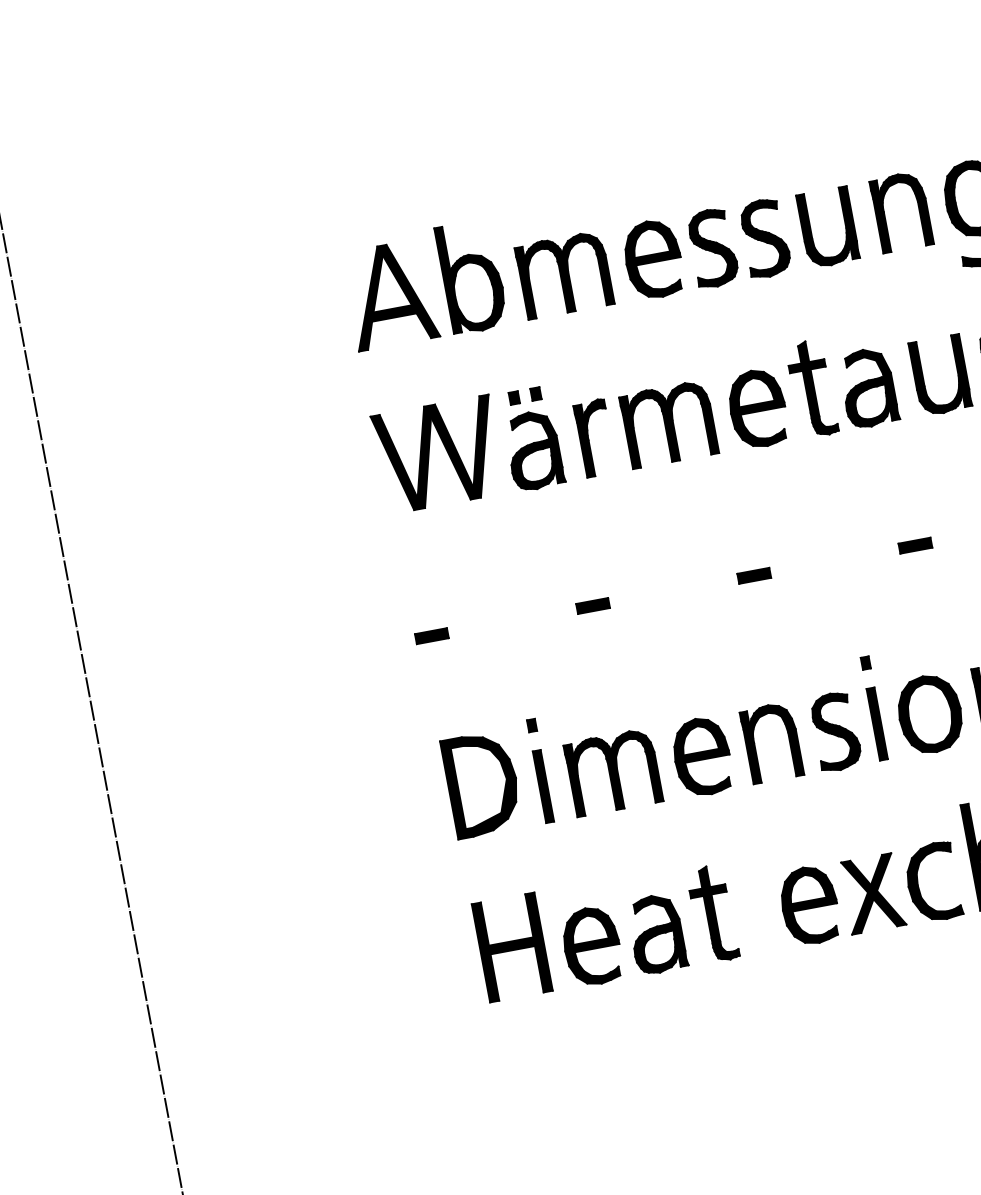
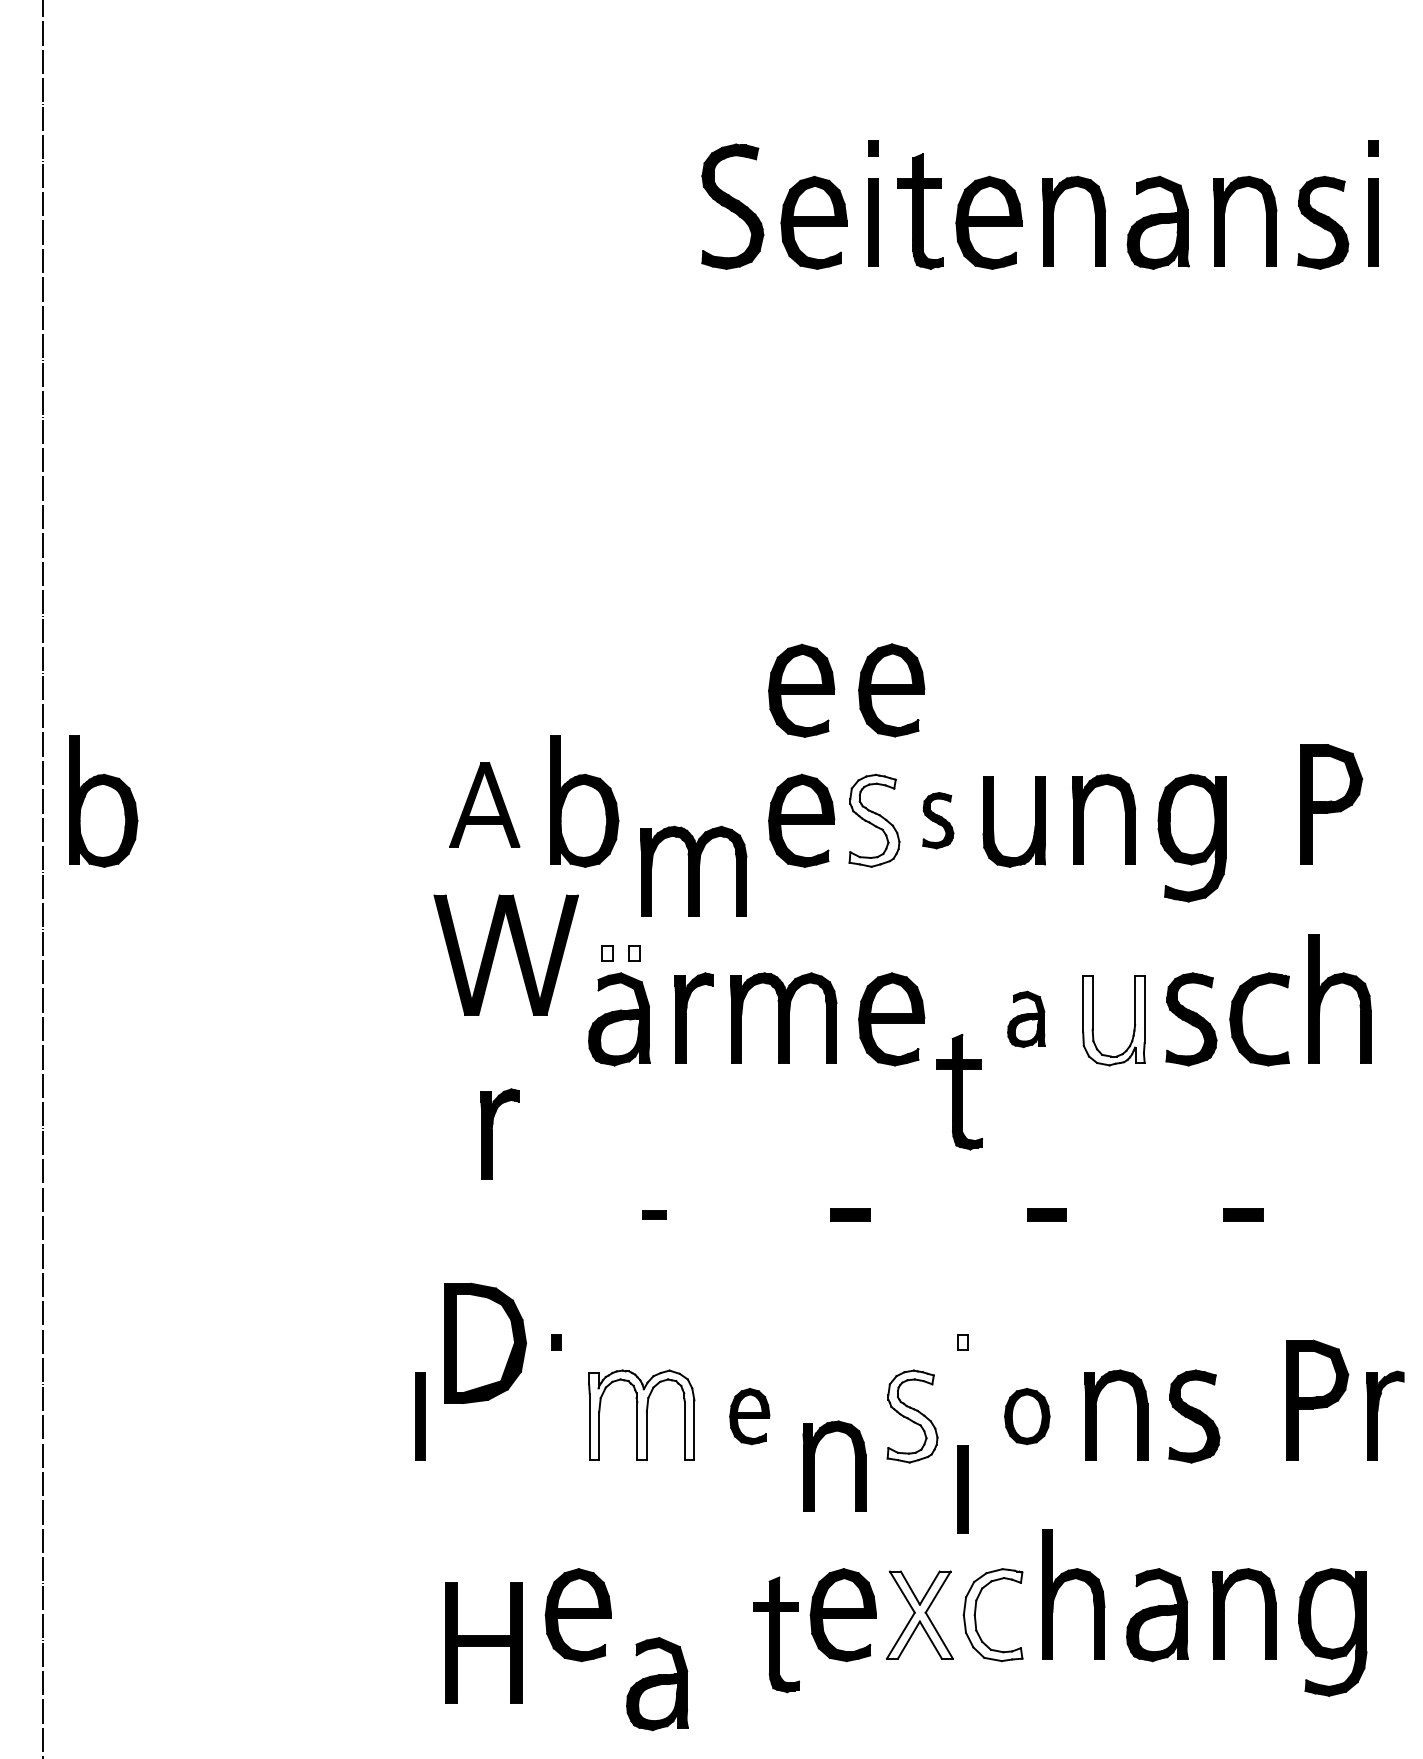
part: (707, 138) -> (891, 690), added
part: (633, 152) -> (801, 690), added
part: (765, 238) -> (938, 820), size x0.6
fill: (713, 247) -> (874, 820), removed
part: (564, 274) -> (693, 870), moved
part: (390, 294) -> (484, 804), size x0.7
part: (76, 350) -> (103, 801), added
fill: (940, 375) -> (1113, 1020), removed
part: (811, 388) -> (959, 1091), moved
part: (868, 388) -> (1026, 1019), size x0.6
fill: (535, 394) -> (633, 953), removed
fill: (514, 398) -> (607, 953), removed
part: (429, 454) -> (495, 953), moved
part: (447, 563) -> (492, 1133), added
part: (592, 605) -> (654, 1214), size x0.6
part: (431, 635) -> (458, 1214), removed
fill: (865, 663) -> (962, 1342), removed
part: (930, 714) -> (1027, 1416), size x0.6
part: (877, 724) -> (962, 1489), moved
fill: (835, 731) -> (912, 1416), removed
part: (755, 745) -> (814, 1465), moved
part: (702, 756) -> (749, 1416), size x0.6
fill: (613, 772) -> (641, 1415), removed
part: (482, 783) -> (485, 1342), moved
part: (543, 786) -> (420, 1416), moved
fill: (932, 882) -> (992, 1615), removed
fill: (872, 893) -> (919, 1614), removed
part: (712, 913) -> (776, 1634), moved
part: (657, 934) -> (657, 1684), moved
part: (511, 947) -> (483, 1642), moved

